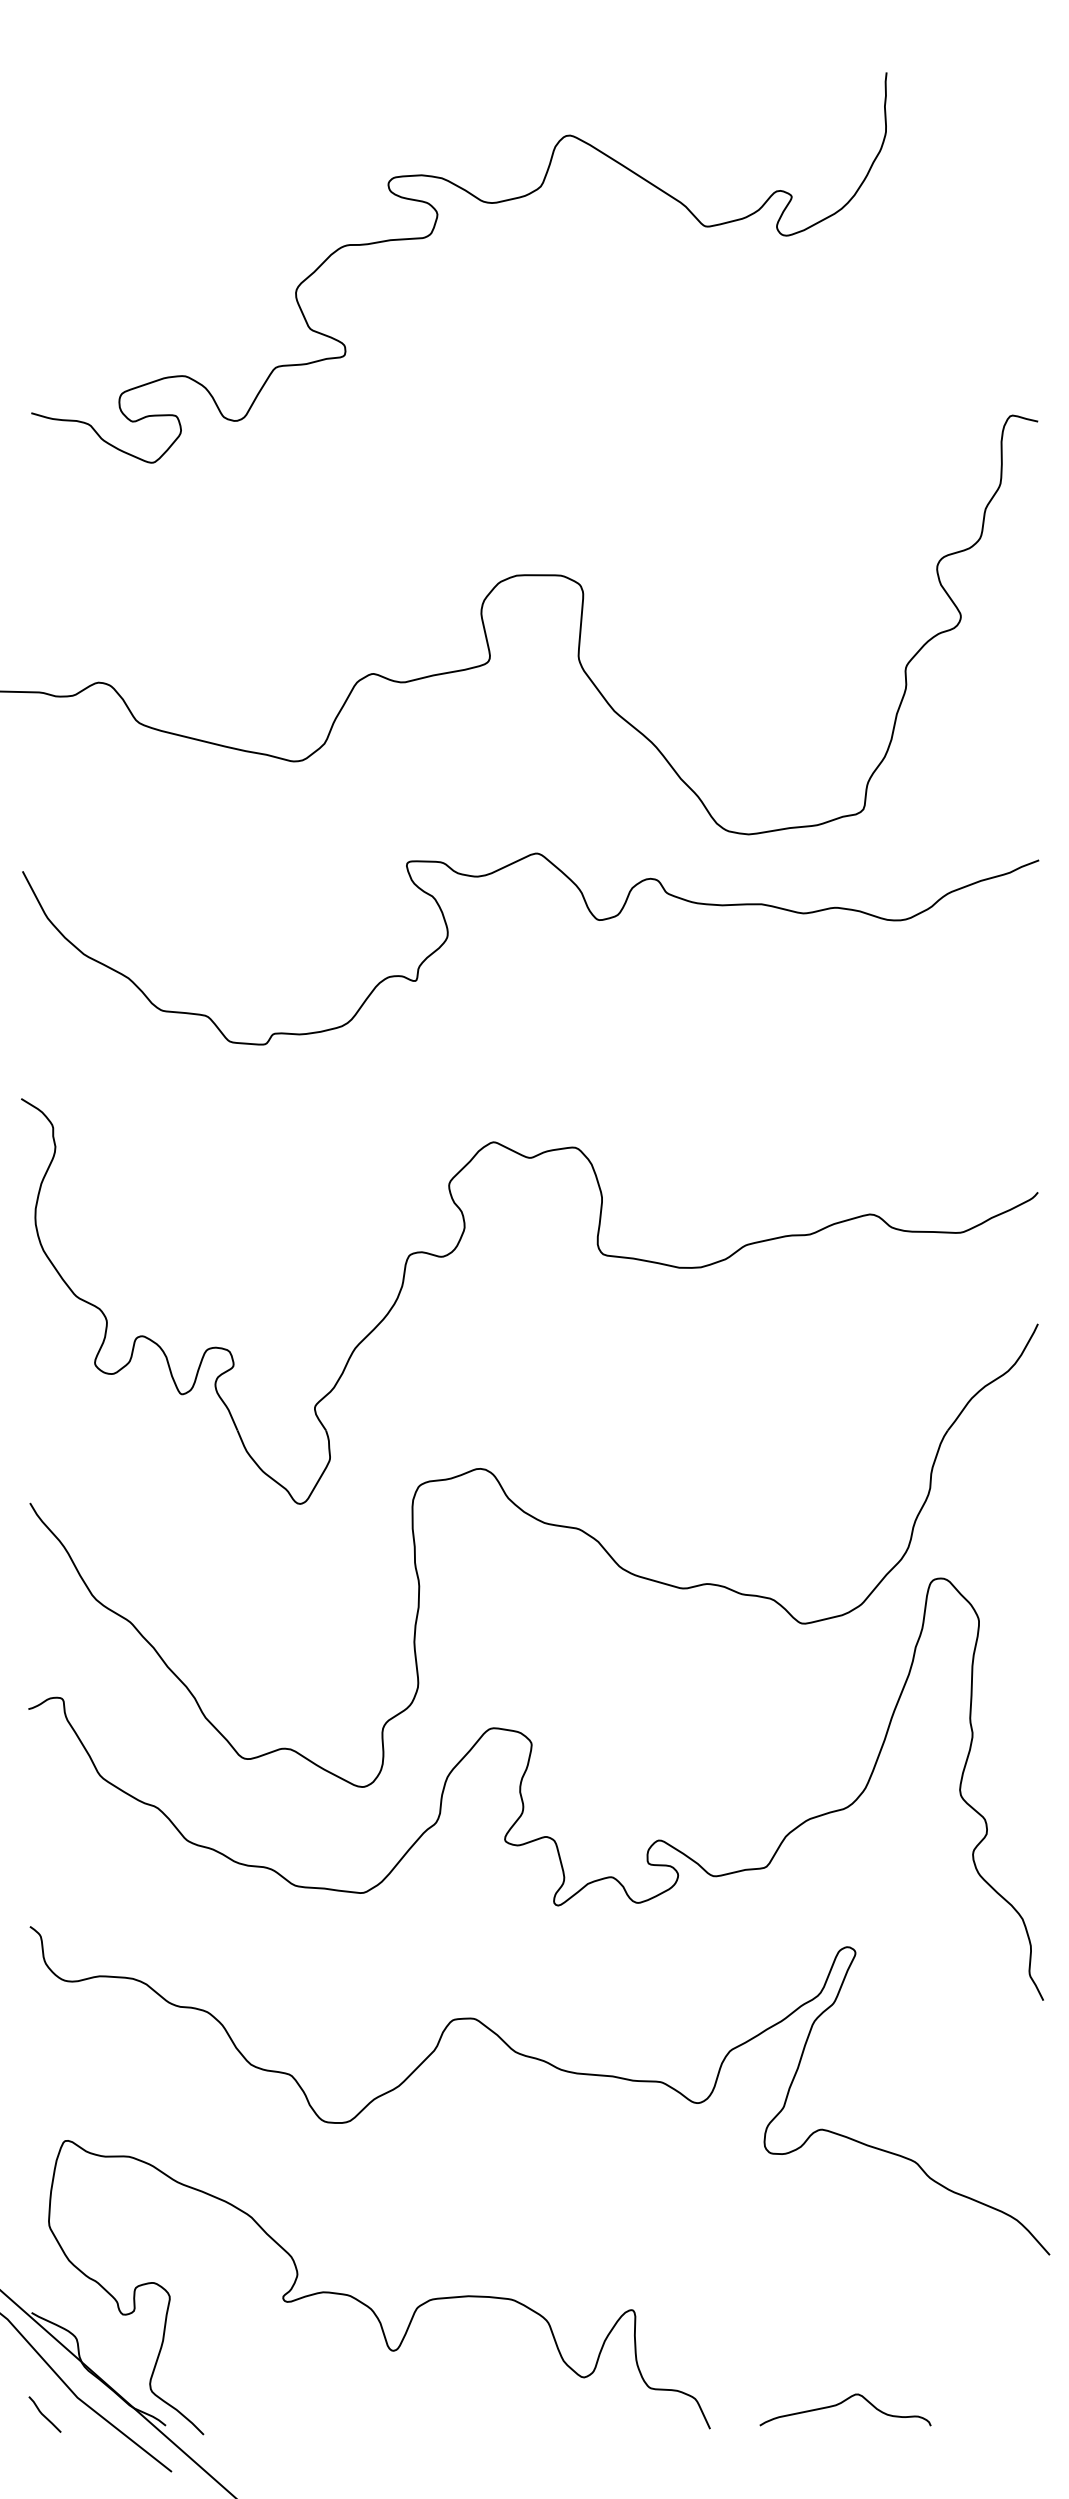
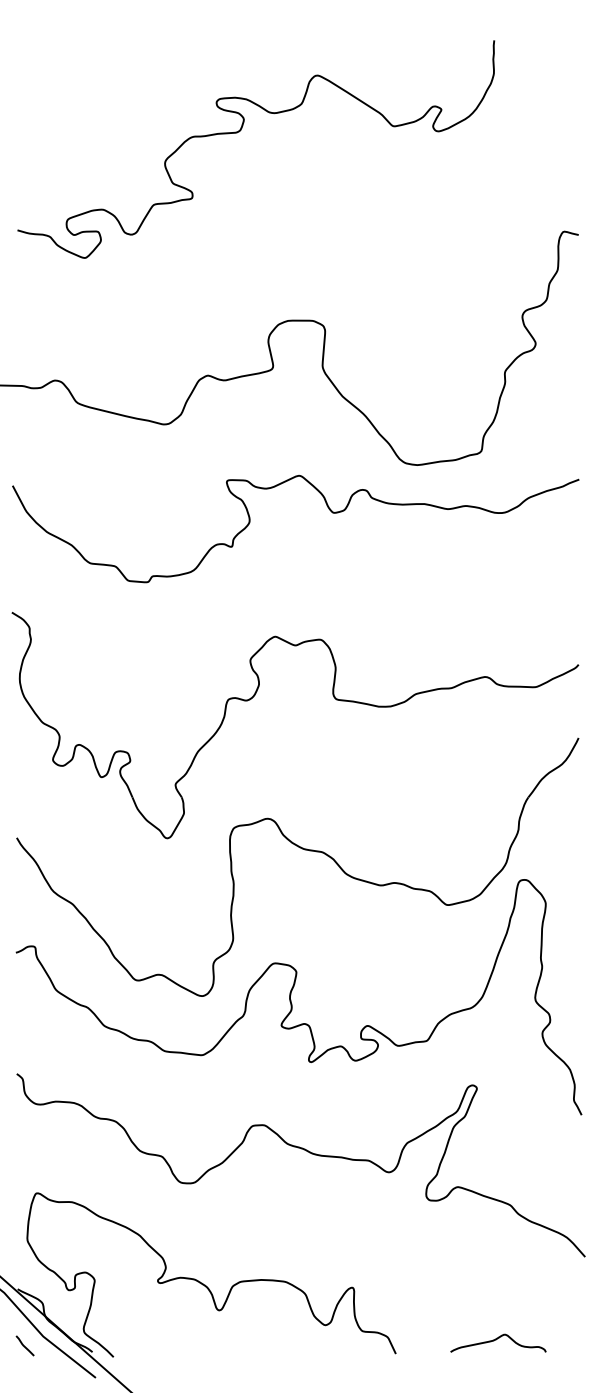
curve: (842, 2404) -> (496, 1340), moved

